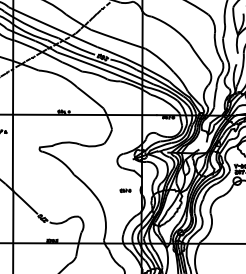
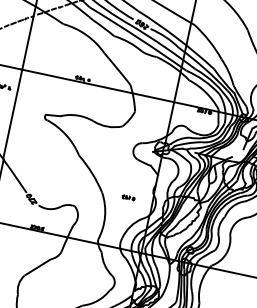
part: (125, 190) -> (128, 197), moved

